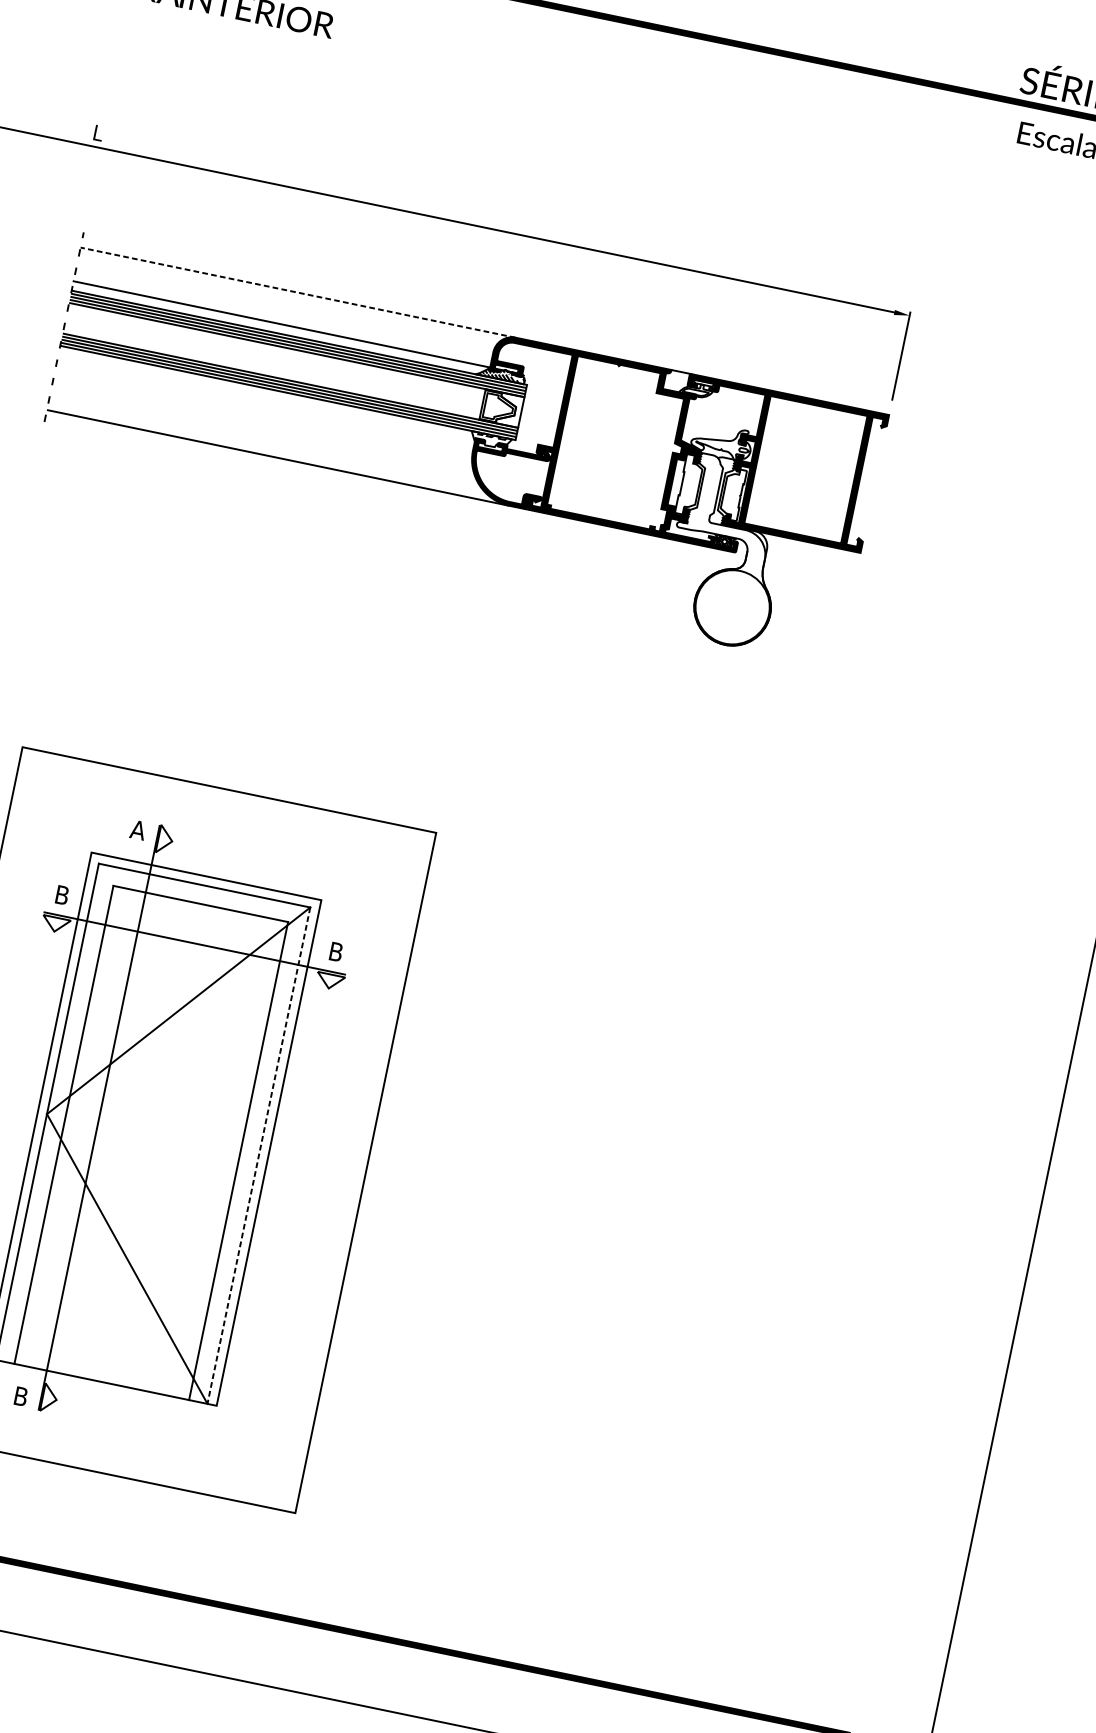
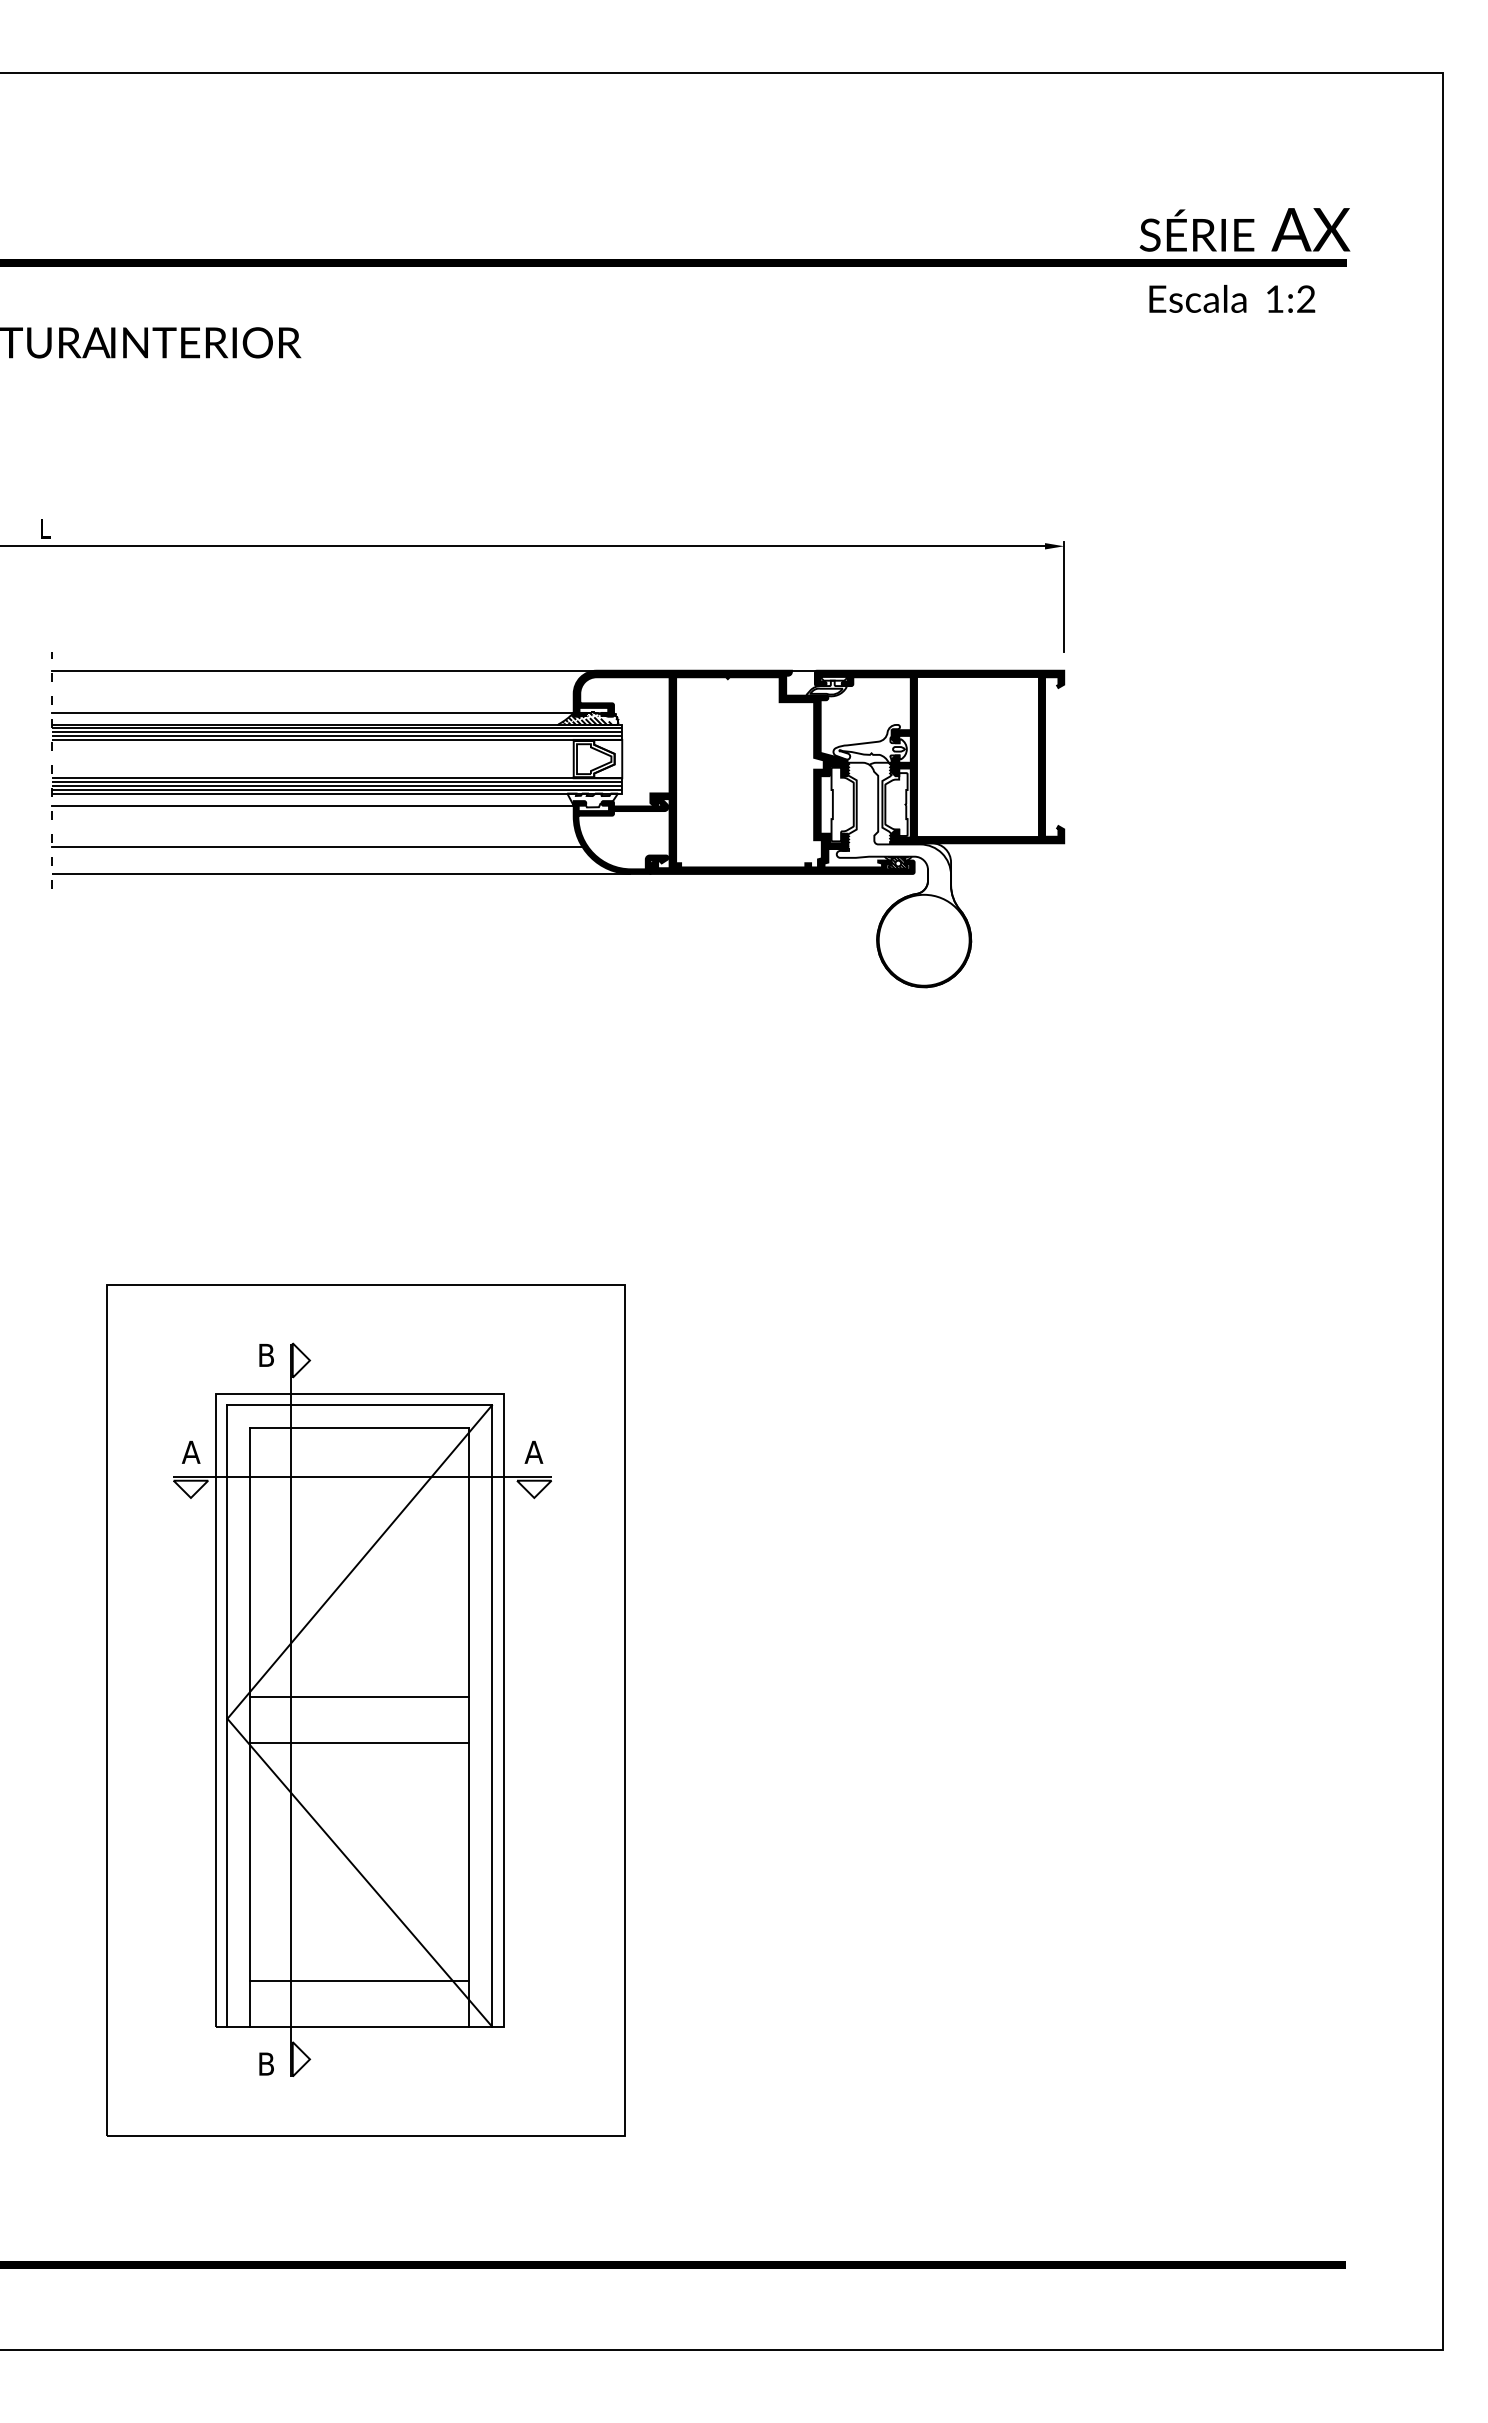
line: (298, 292) -> (324, 670), dashed -> solid
line: (266, 398) -> (312, 805), added
line: (263, 432) -> (317, 847), added
text: (138, 829) -> (266, 1354), A -> B
text: (61, 894) -> (190, 1451), B -> A
text: (335, 951) -> (533, 1451), B -> A
line: (156, 1118) -> (359, 1697), added
line: (148, 1155) -> (359, 1743), added
line: (259, 1155) -> (492, 1715), dashed -> solid
line: (109, 1345) -> (359, 1980), added

